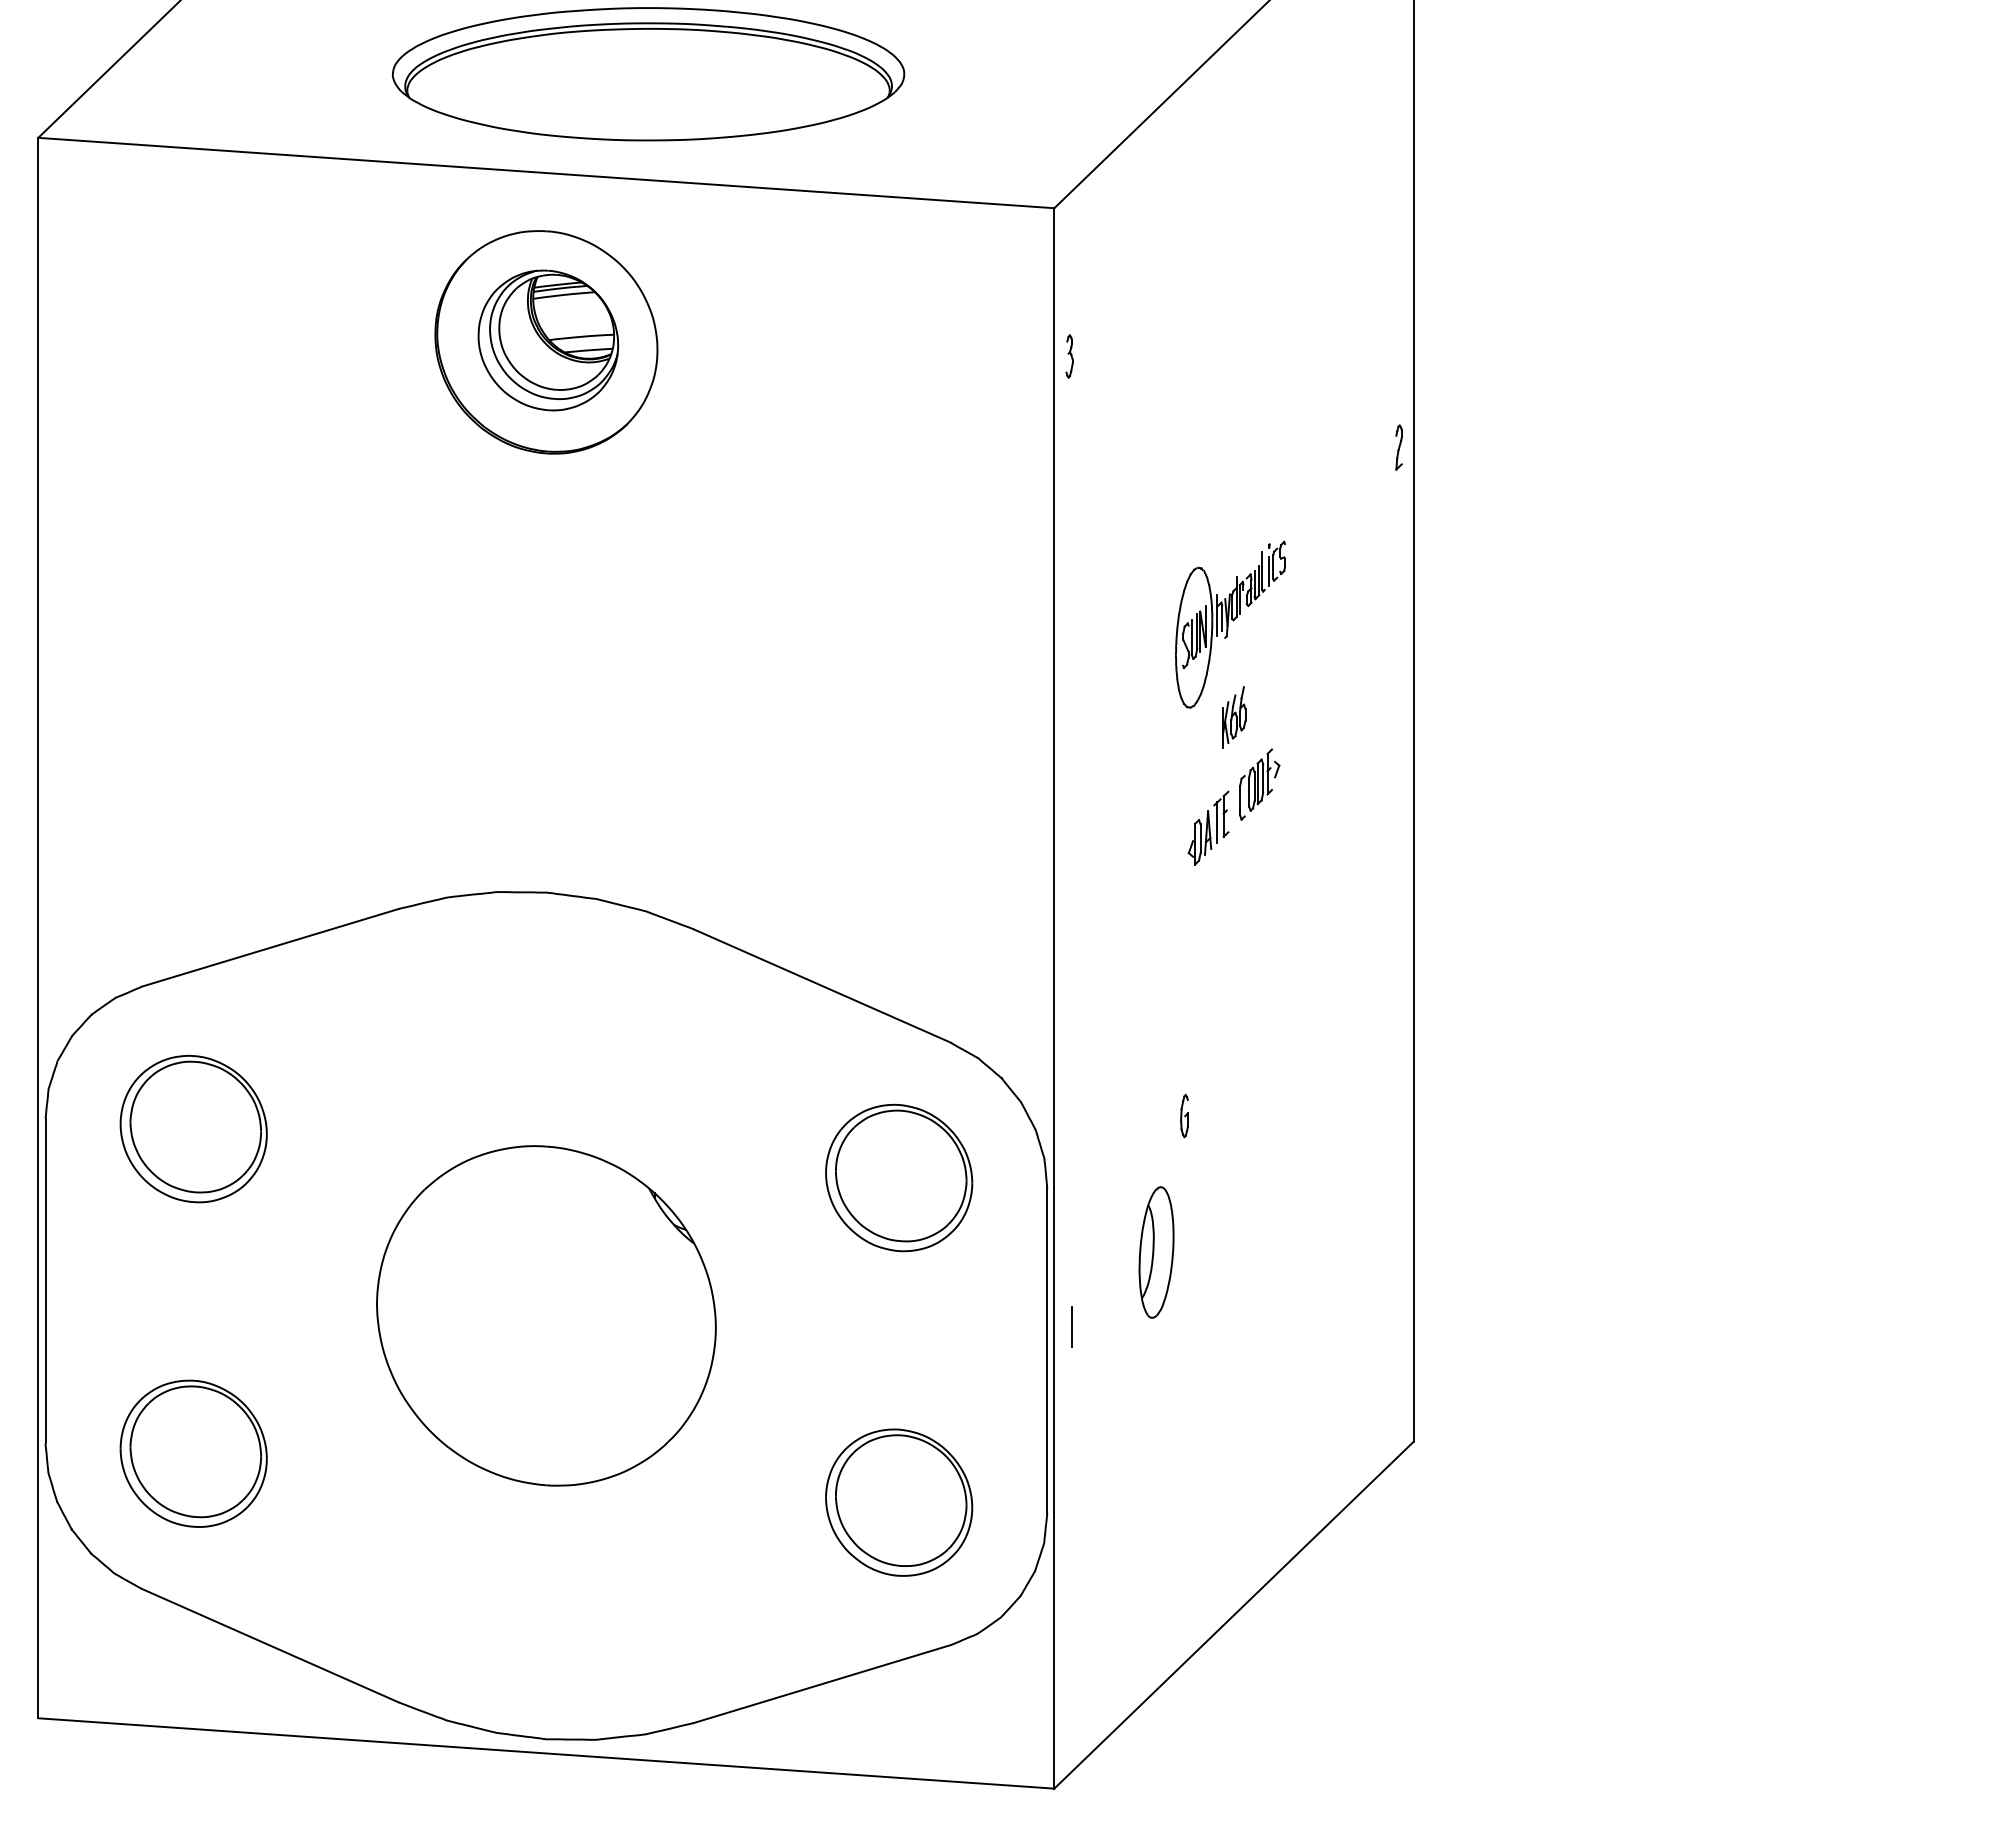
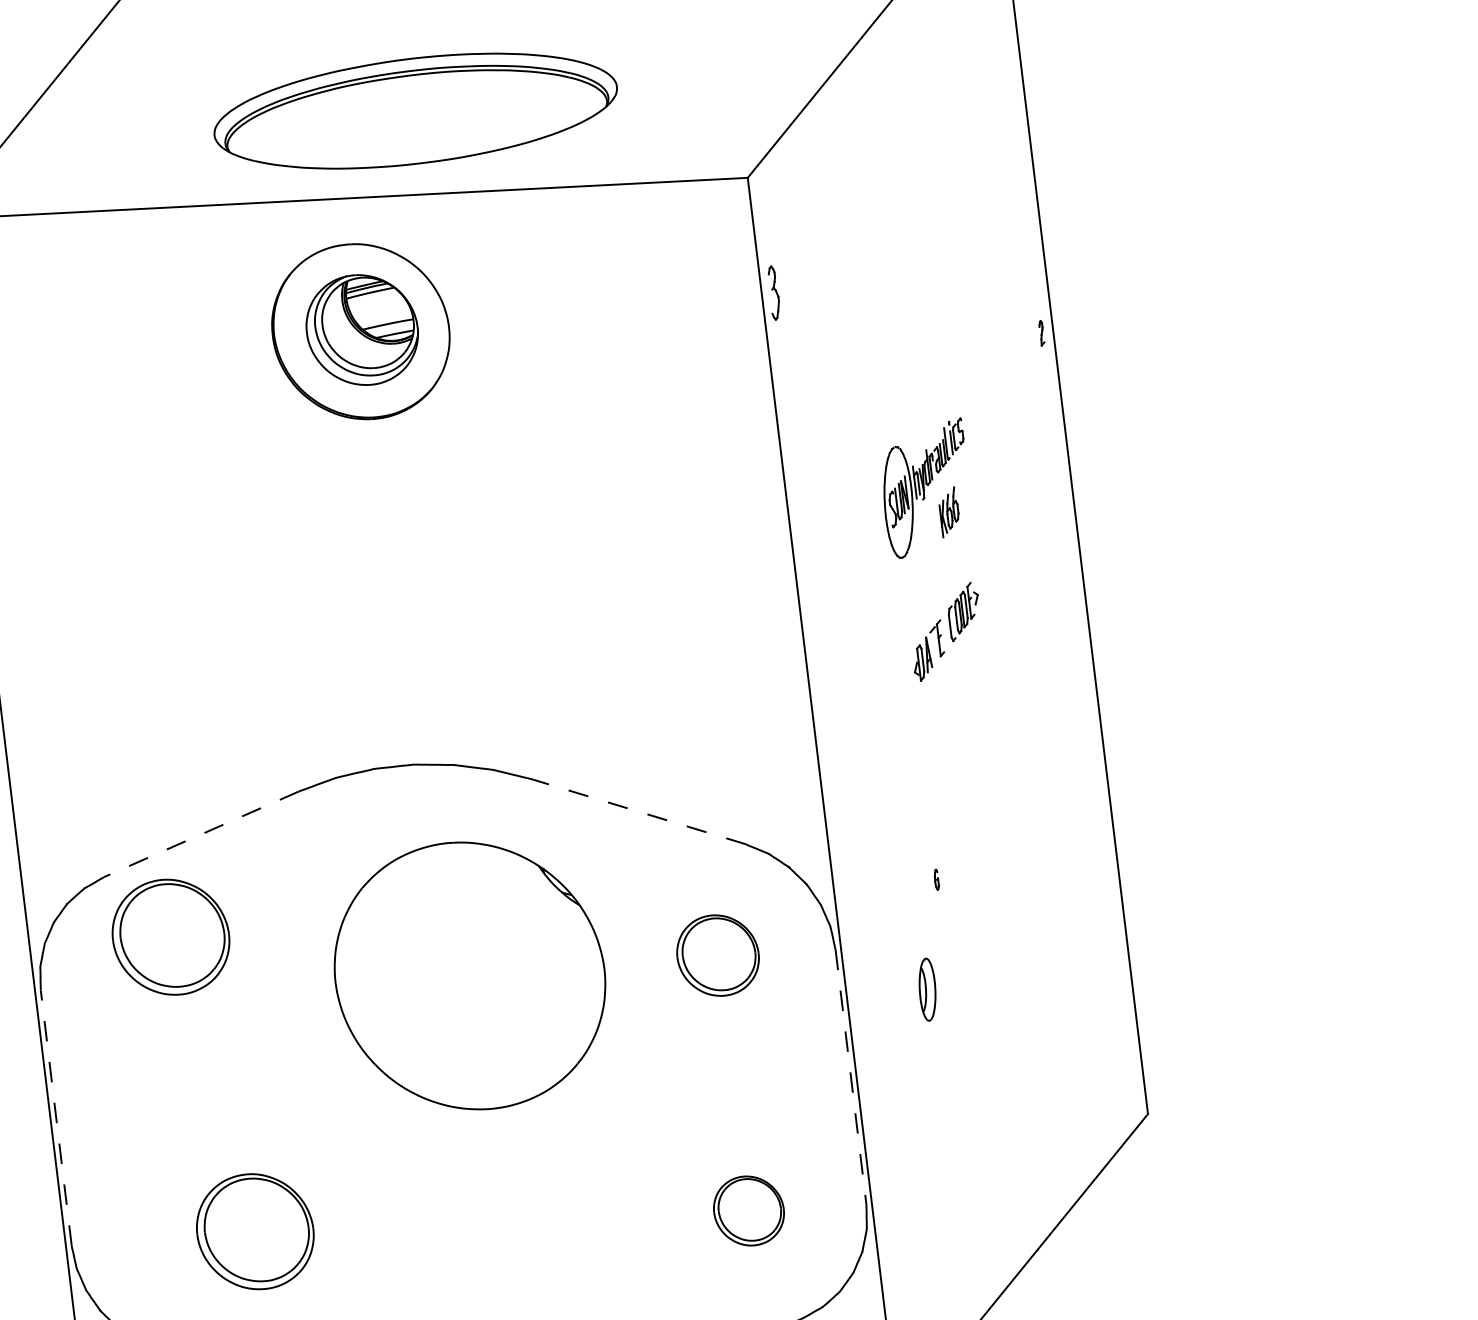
part: (1069, 356) -> (773, 293), size x1.6
part: (1398, 447) -> (1041, 333), size x0.7
part: (1234, 717) -> (949, 512), moved
line: (1217, 822) -> (934, 645), removed
line: (269, 947) -> (200, 834), solid -> dashed
line: (822, 985) -> (639, 811), solid -> dashed
part: (1184, 1116) -> (936, 880), size x0.6
part: (193, 1129) -> (170, 937), moved
part: (899, 1177) -> (718, 955), size x0.7
part: (1156, 1252) -> (927, 989), size x0.6
line: (45, 1280) -> (56, 1117), solid -> dashed
part: (546, 1315) -> (470, 975), moved
line: (1072, 1326) -> (868, 1055), removed
line: (1047, 1351) -> (851, 1077), solid -> dashed
part: (193, 1453) -> (255, 1231), moved
part: (899, 1502) -> (749, 1210), size x0.6

